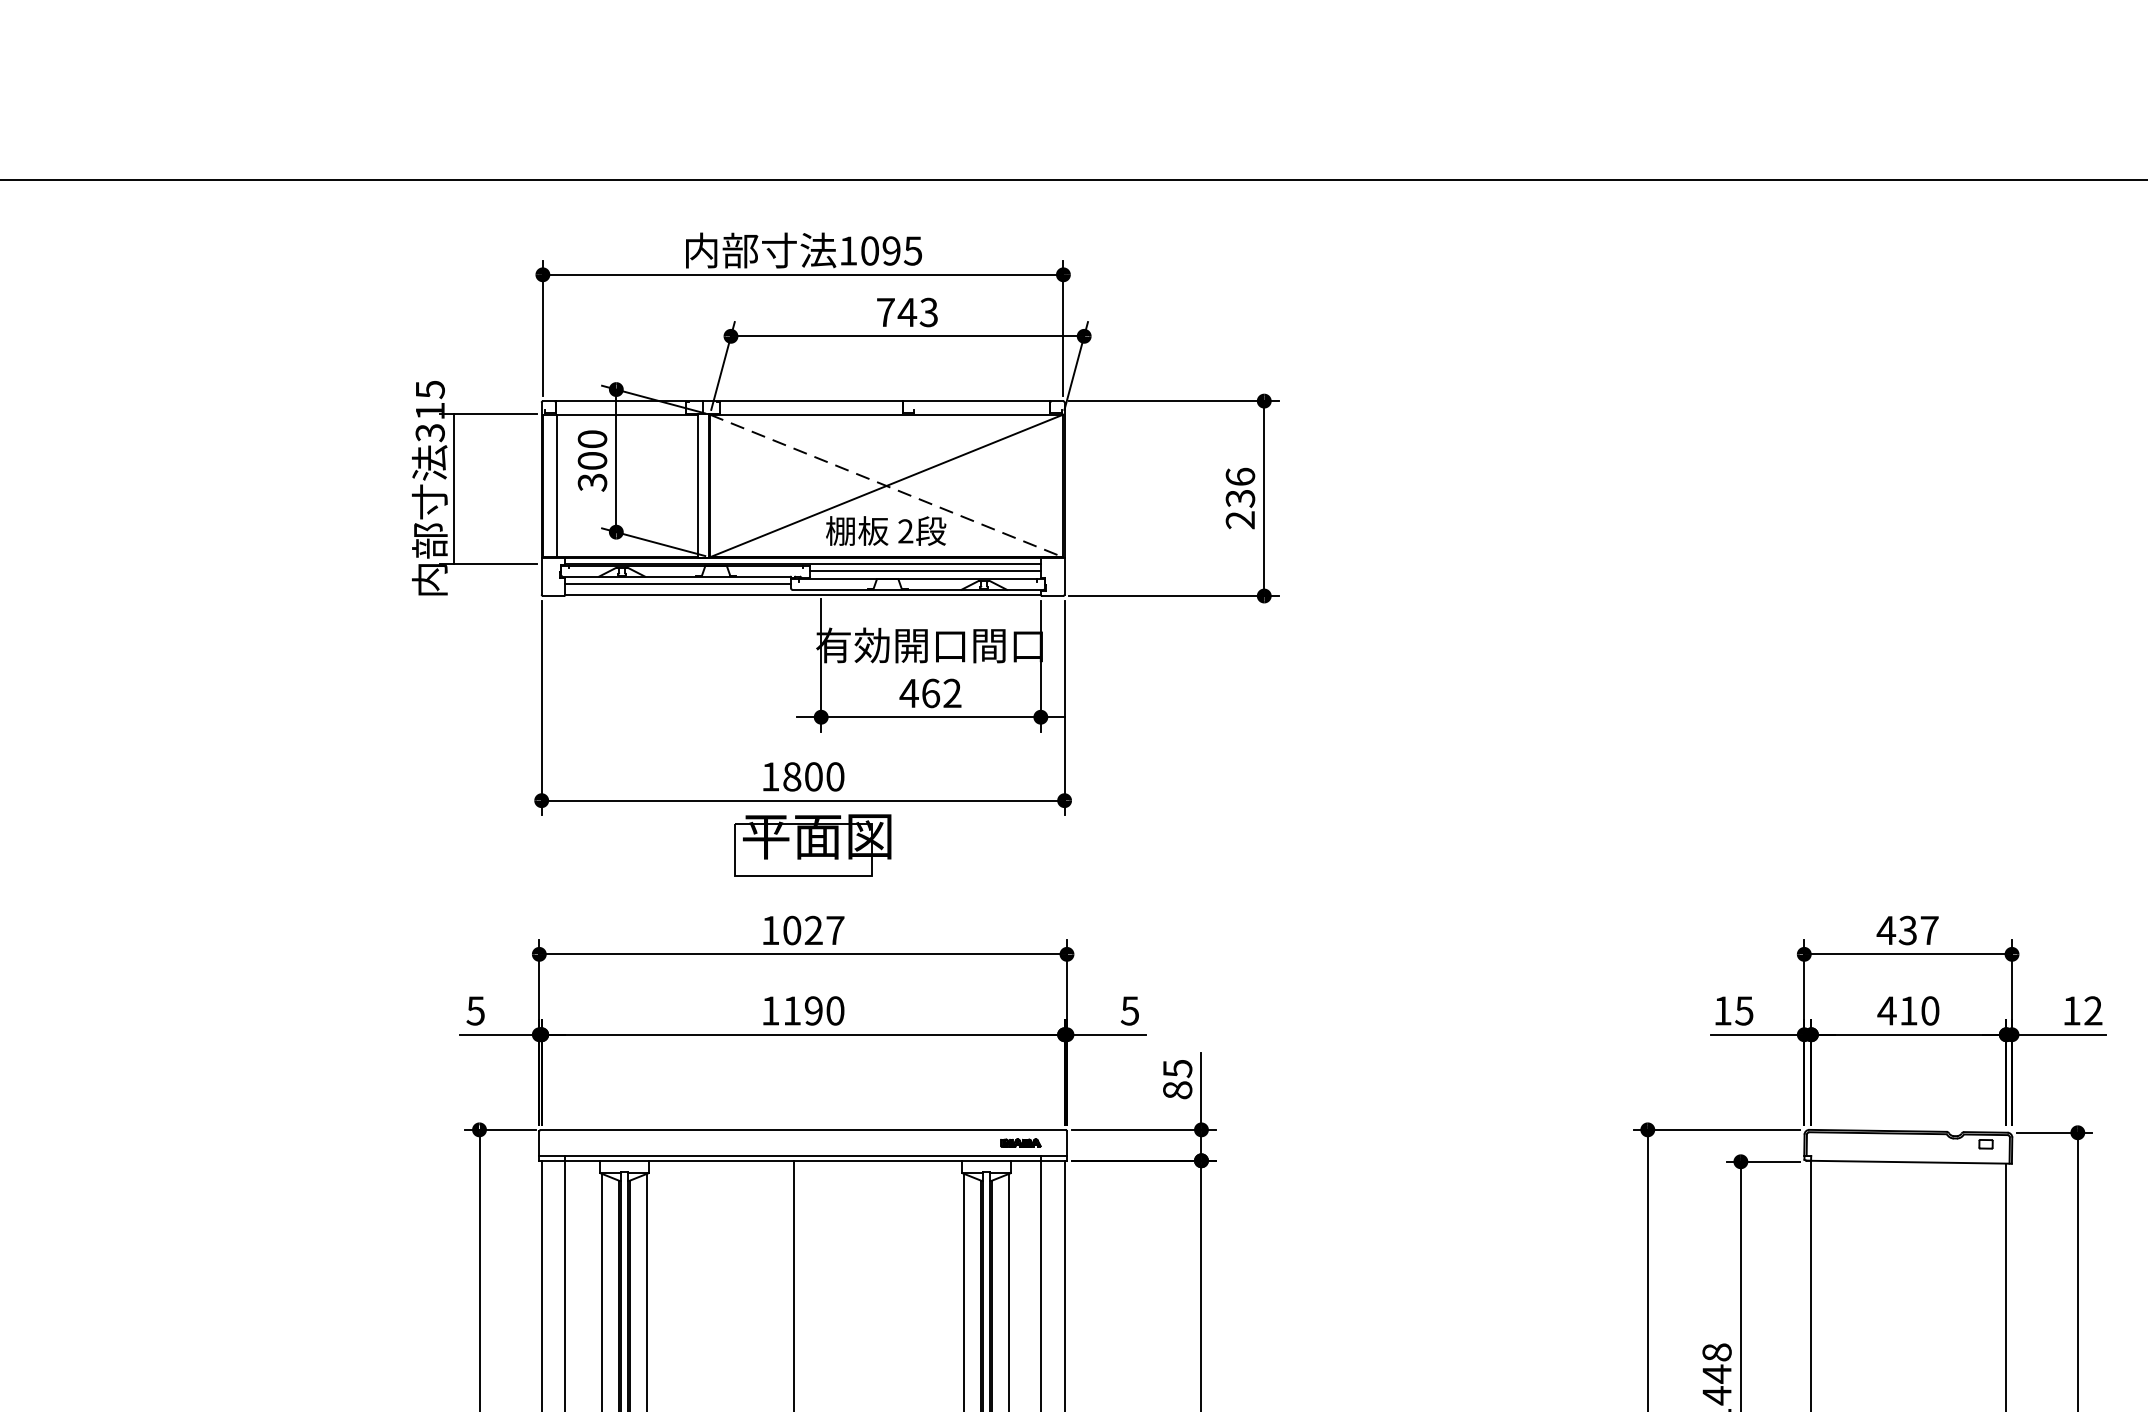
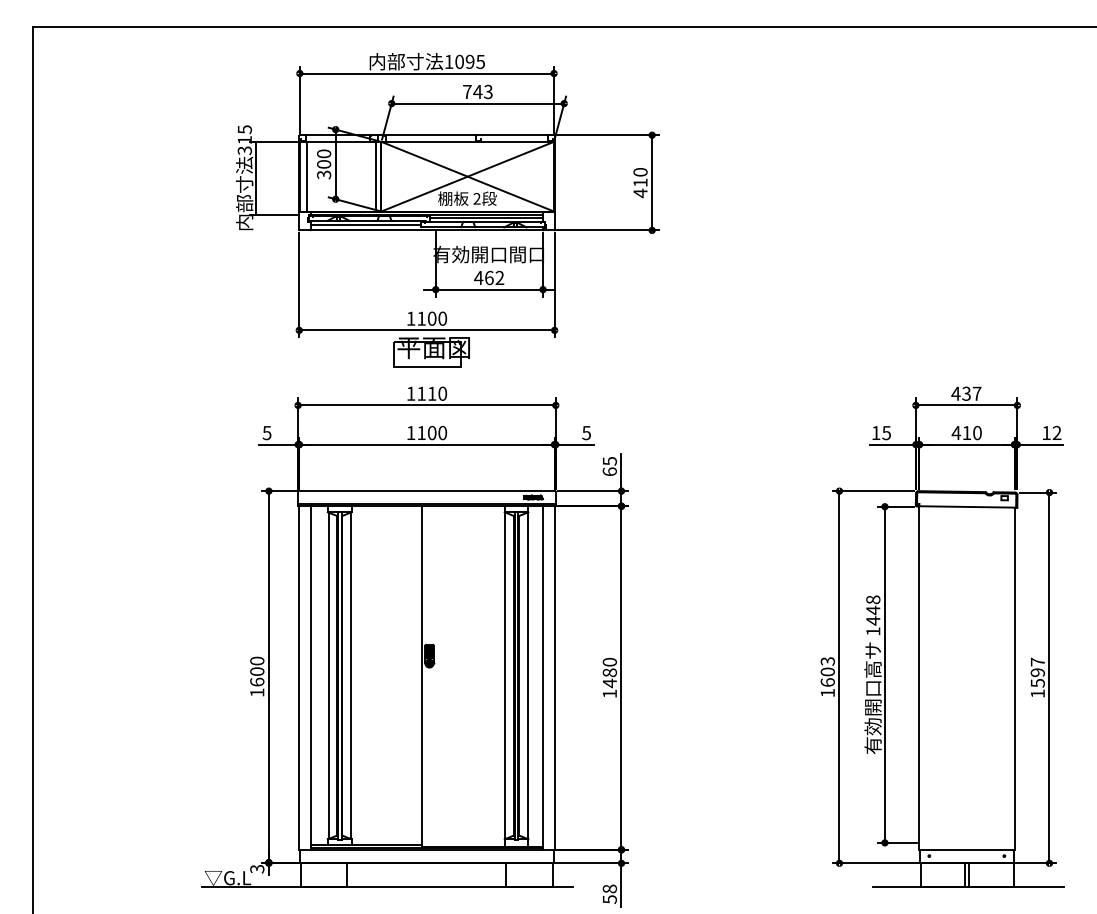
line: (888, 485) -> (468, 176), dashed -> solid
text: (1240, 497) -> (640, 182), 236 -> 410
text: (791, 776) -> (421, 318), 1800 -> 1100
text: (814, 929) -> (432, 393), 1027 -> 1110
text: (812, 1011) -> (431, 433), 1190 -> 1100
text: (1176, 1089) -> (609, 471), 85 -> 65

